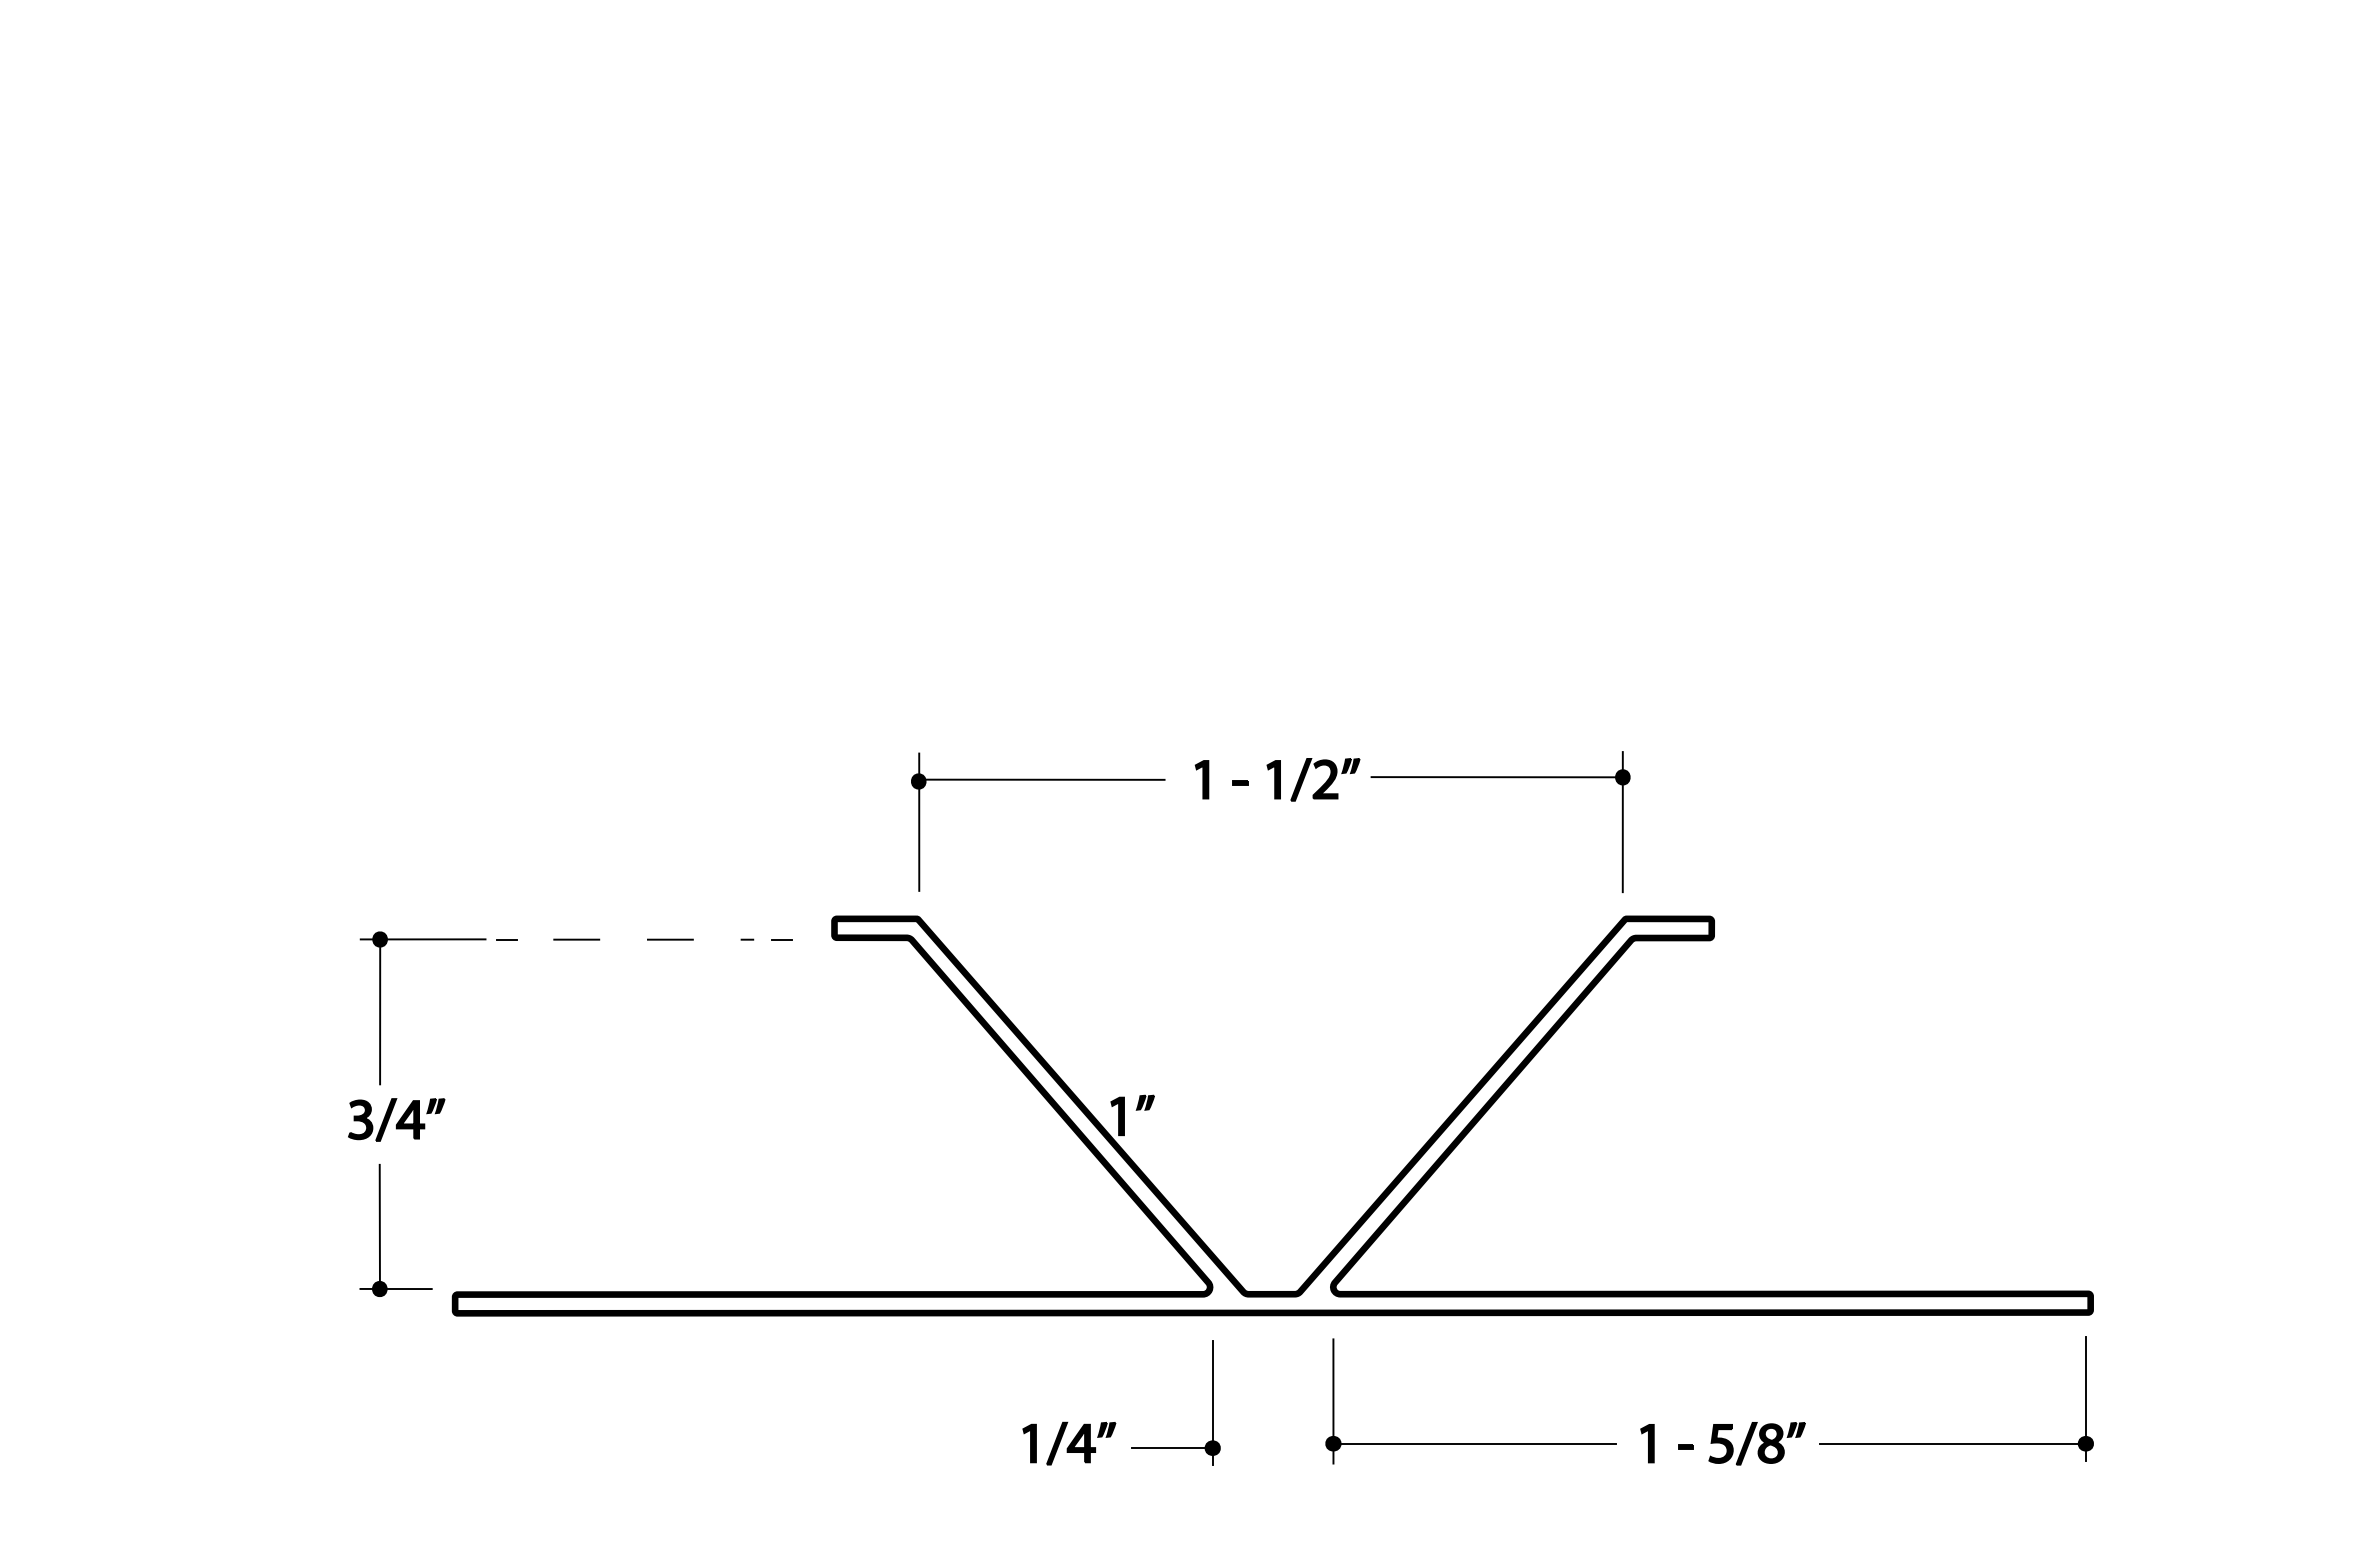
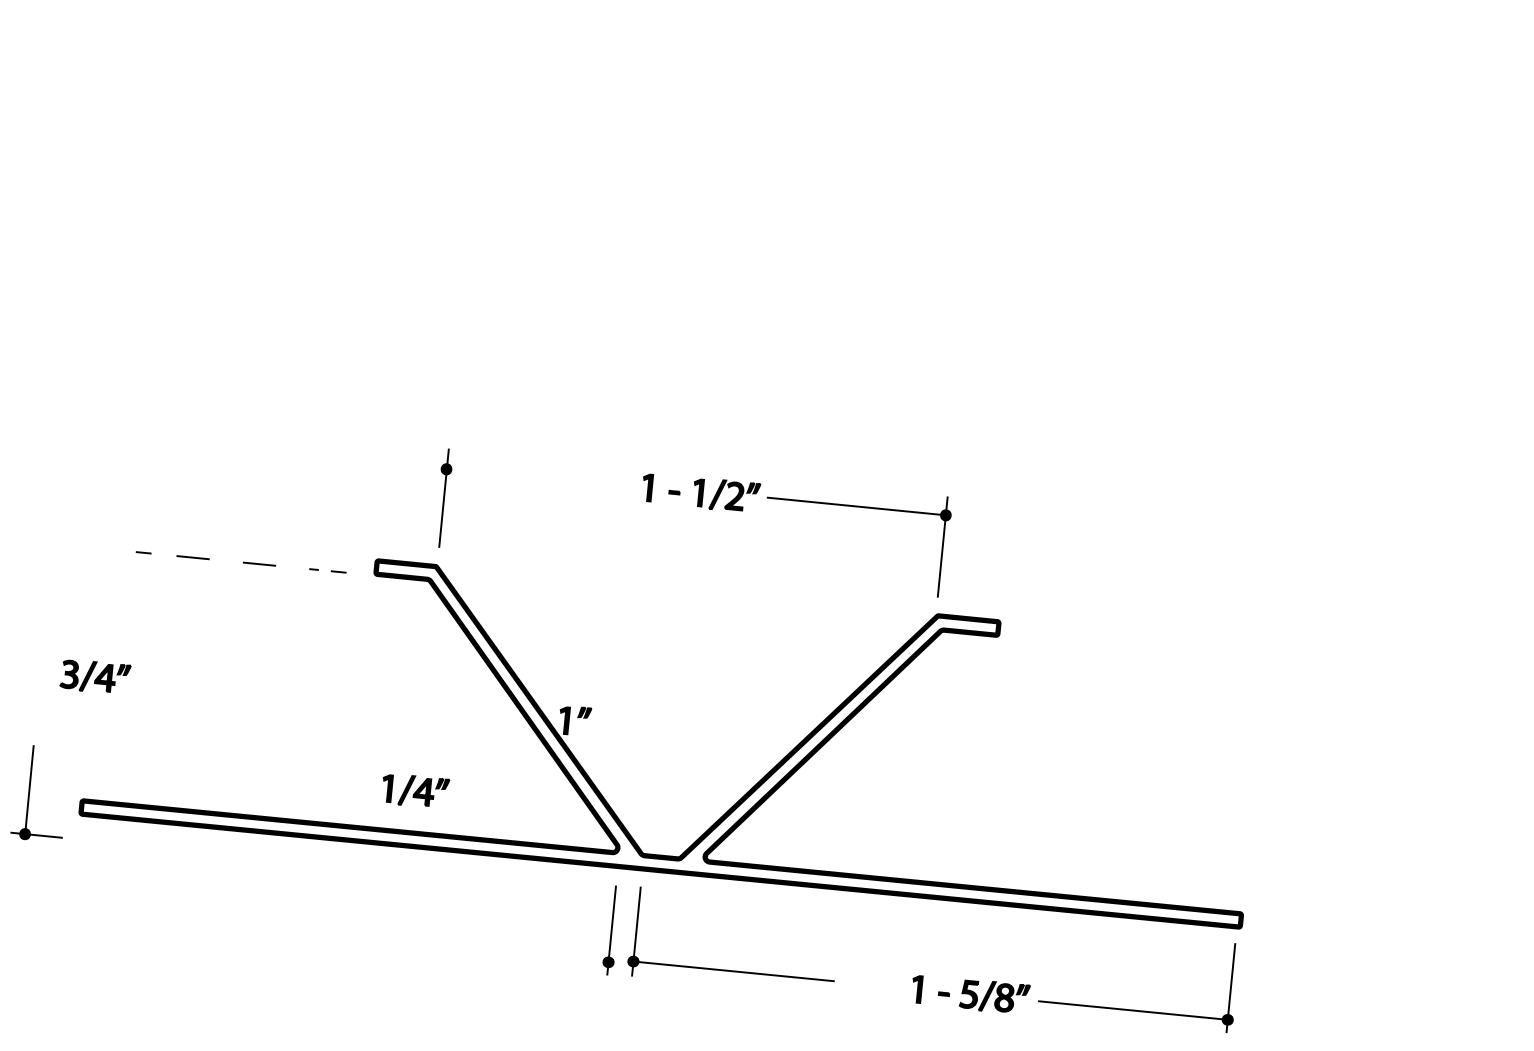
line: (1039, 779) -> (532, 476), removed
part: (381, 1008) -> (49, 592), removed
part: (396, 1119) -> (95, 676), moved
part: (380, 1230) -> (29, 792), moved
part: (1069, 1443) -> (415, 791), moved
part: (1470, 1443) -> (730, 970), moved
line: (1170, 1448) -> (578, 959), removed

